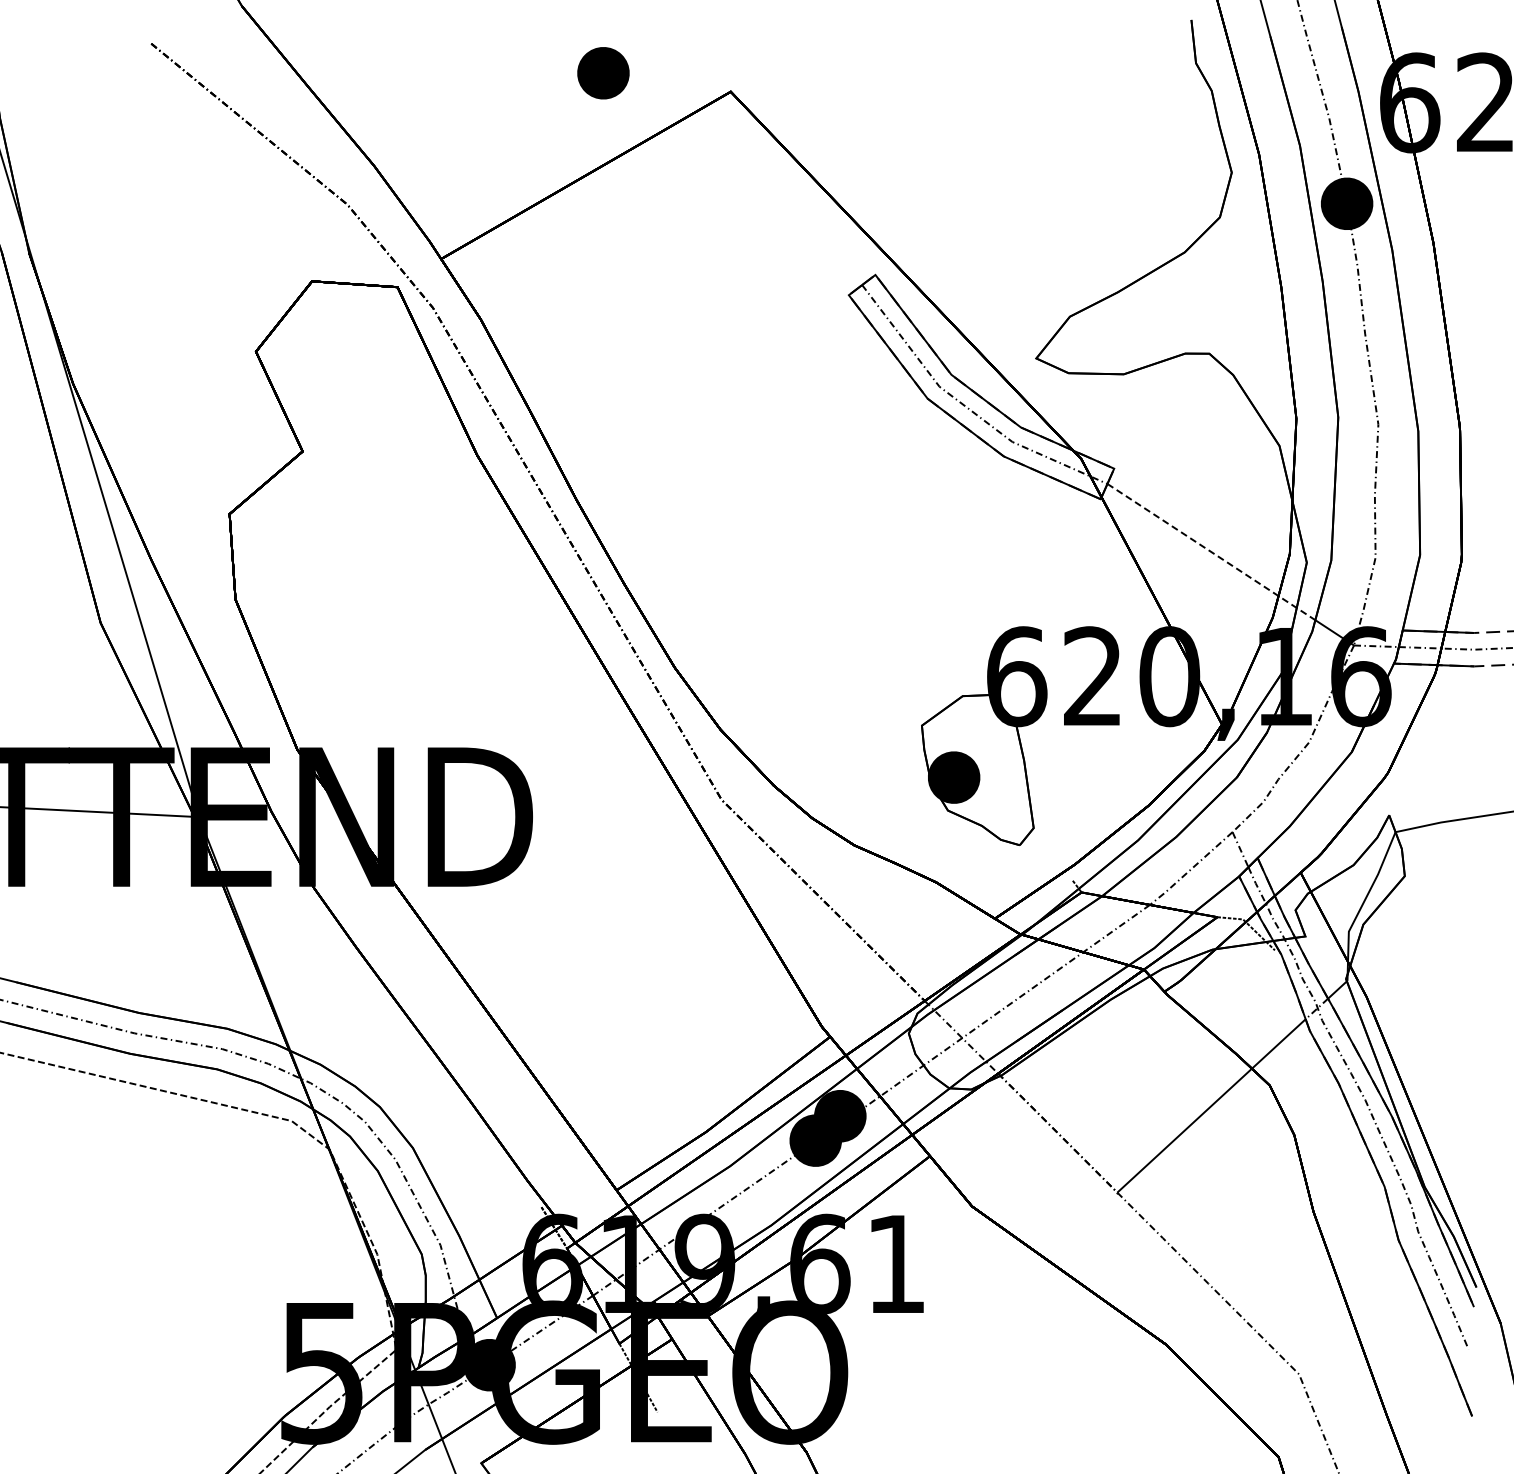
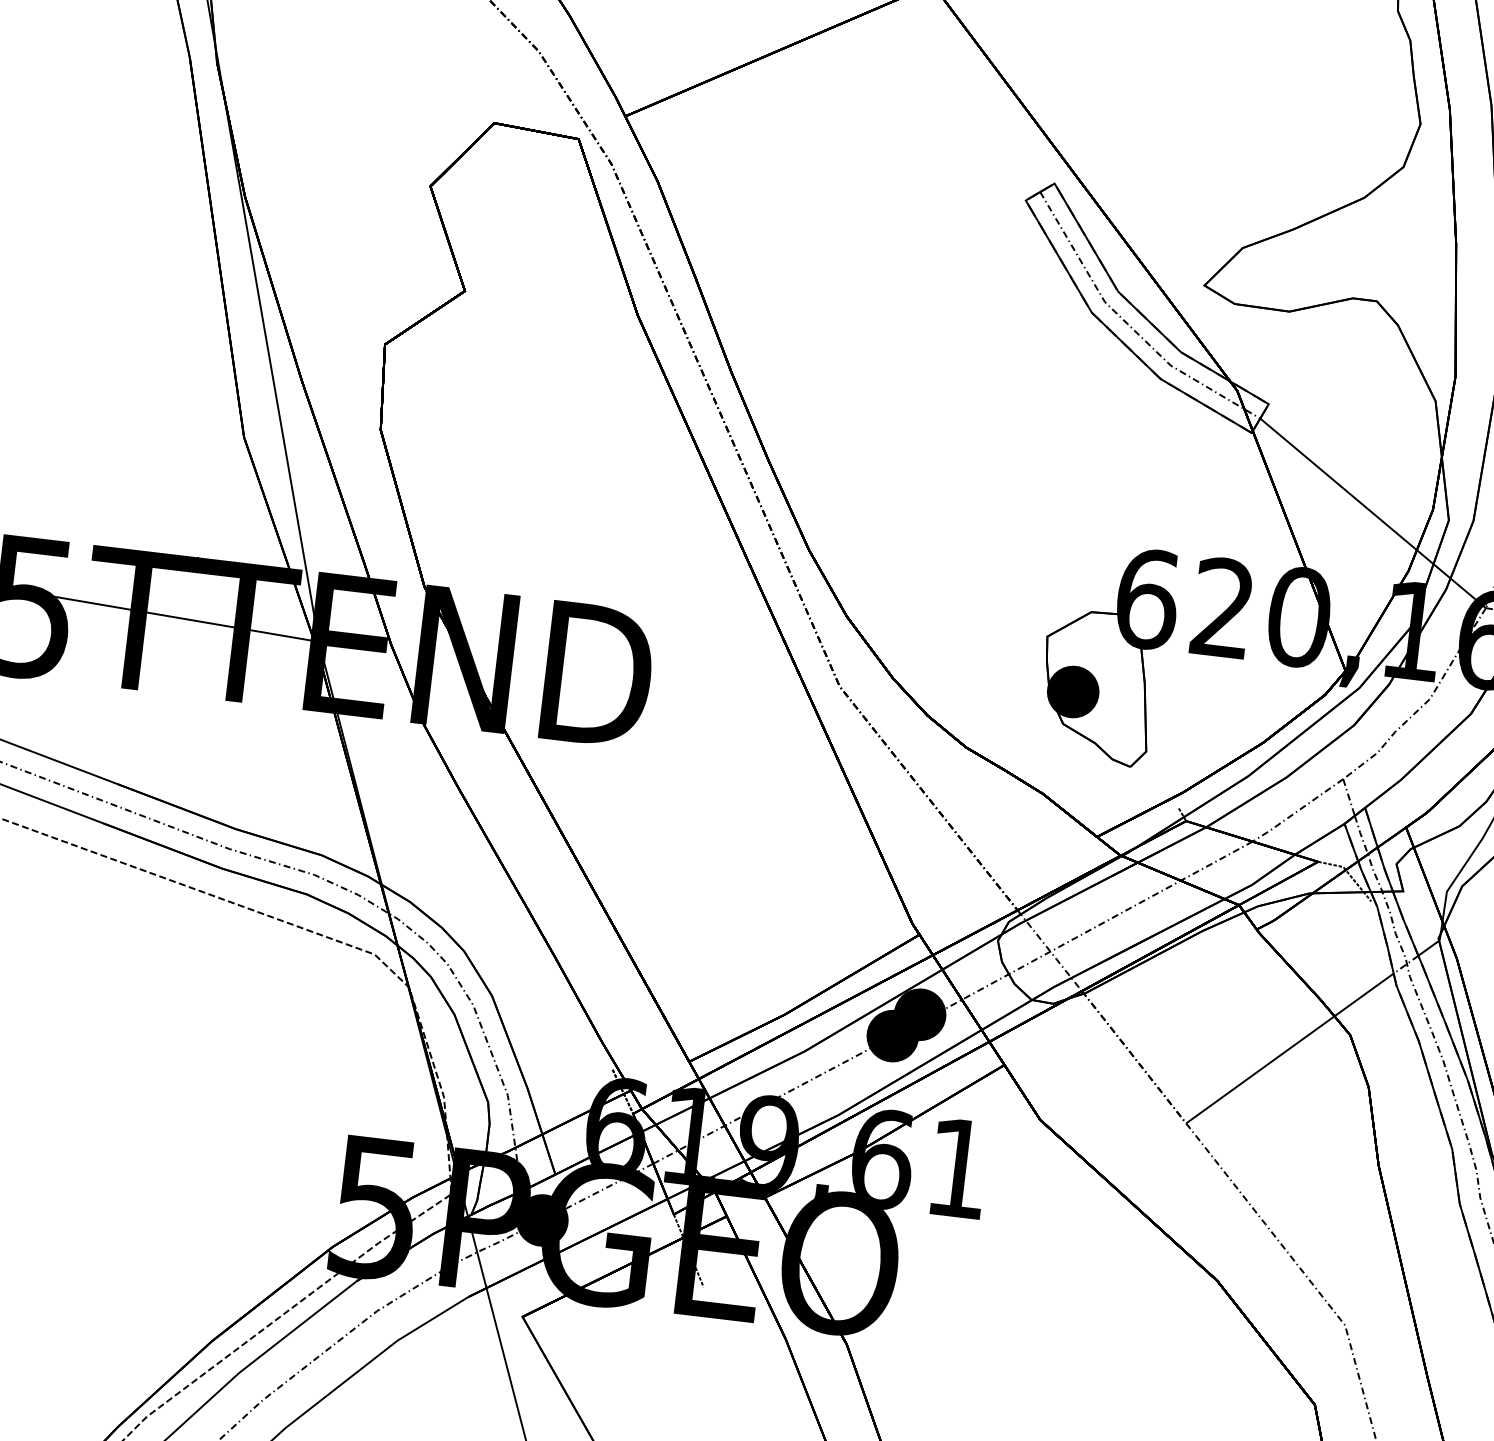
line: (1211, 552) -> (1355, 498), dashed -> solid

